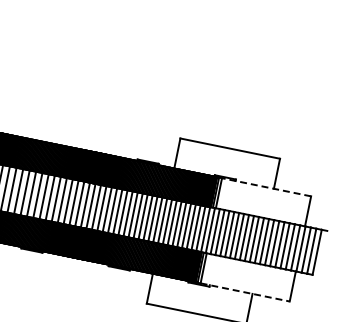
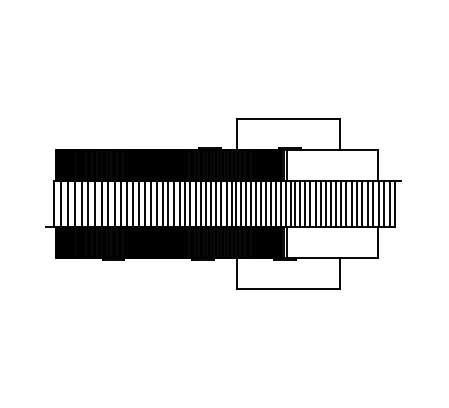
line: (266, 186) -> (332, 149), dashed -> solid
line: (245, 292) -> (332, 258), dashed -> solid

